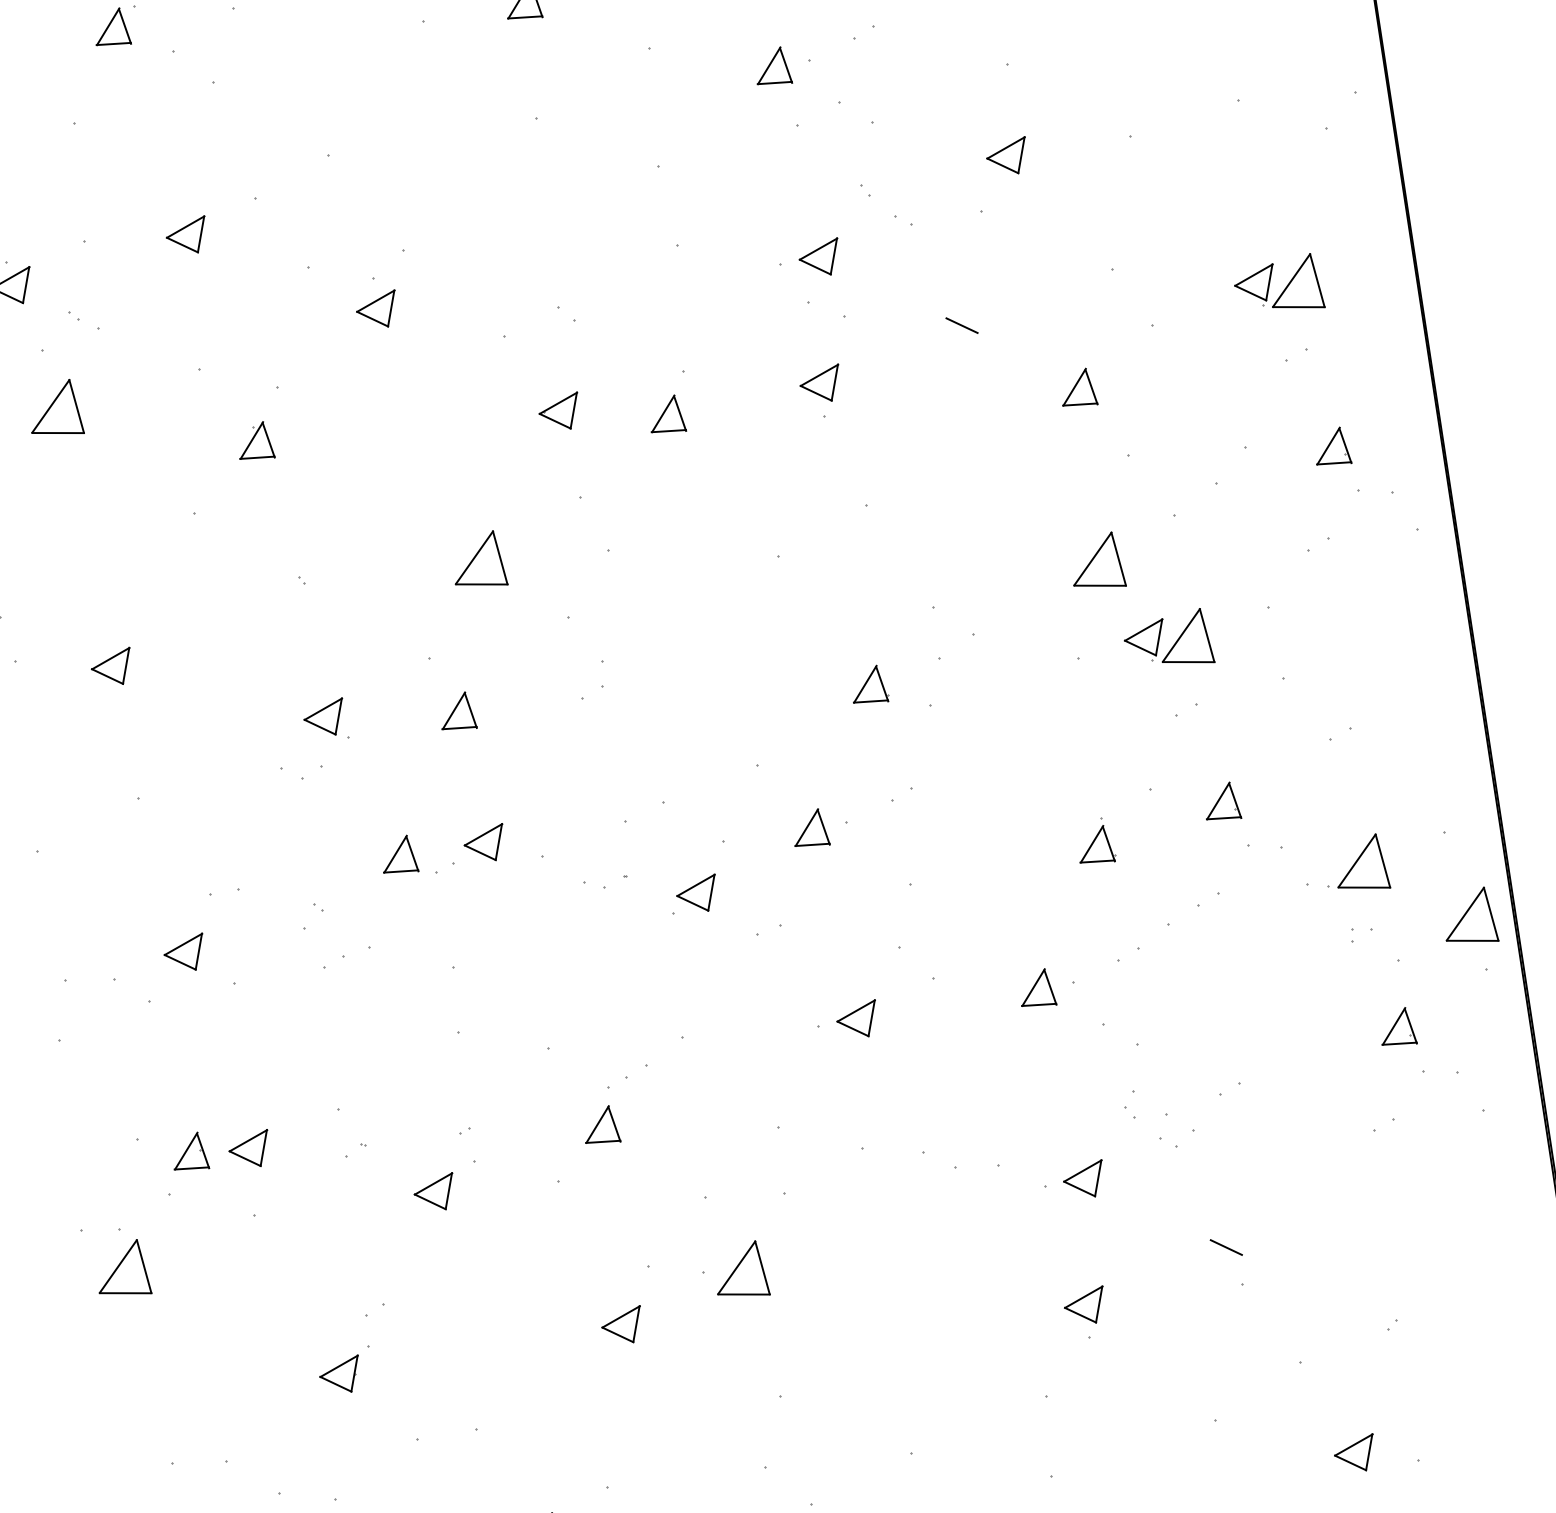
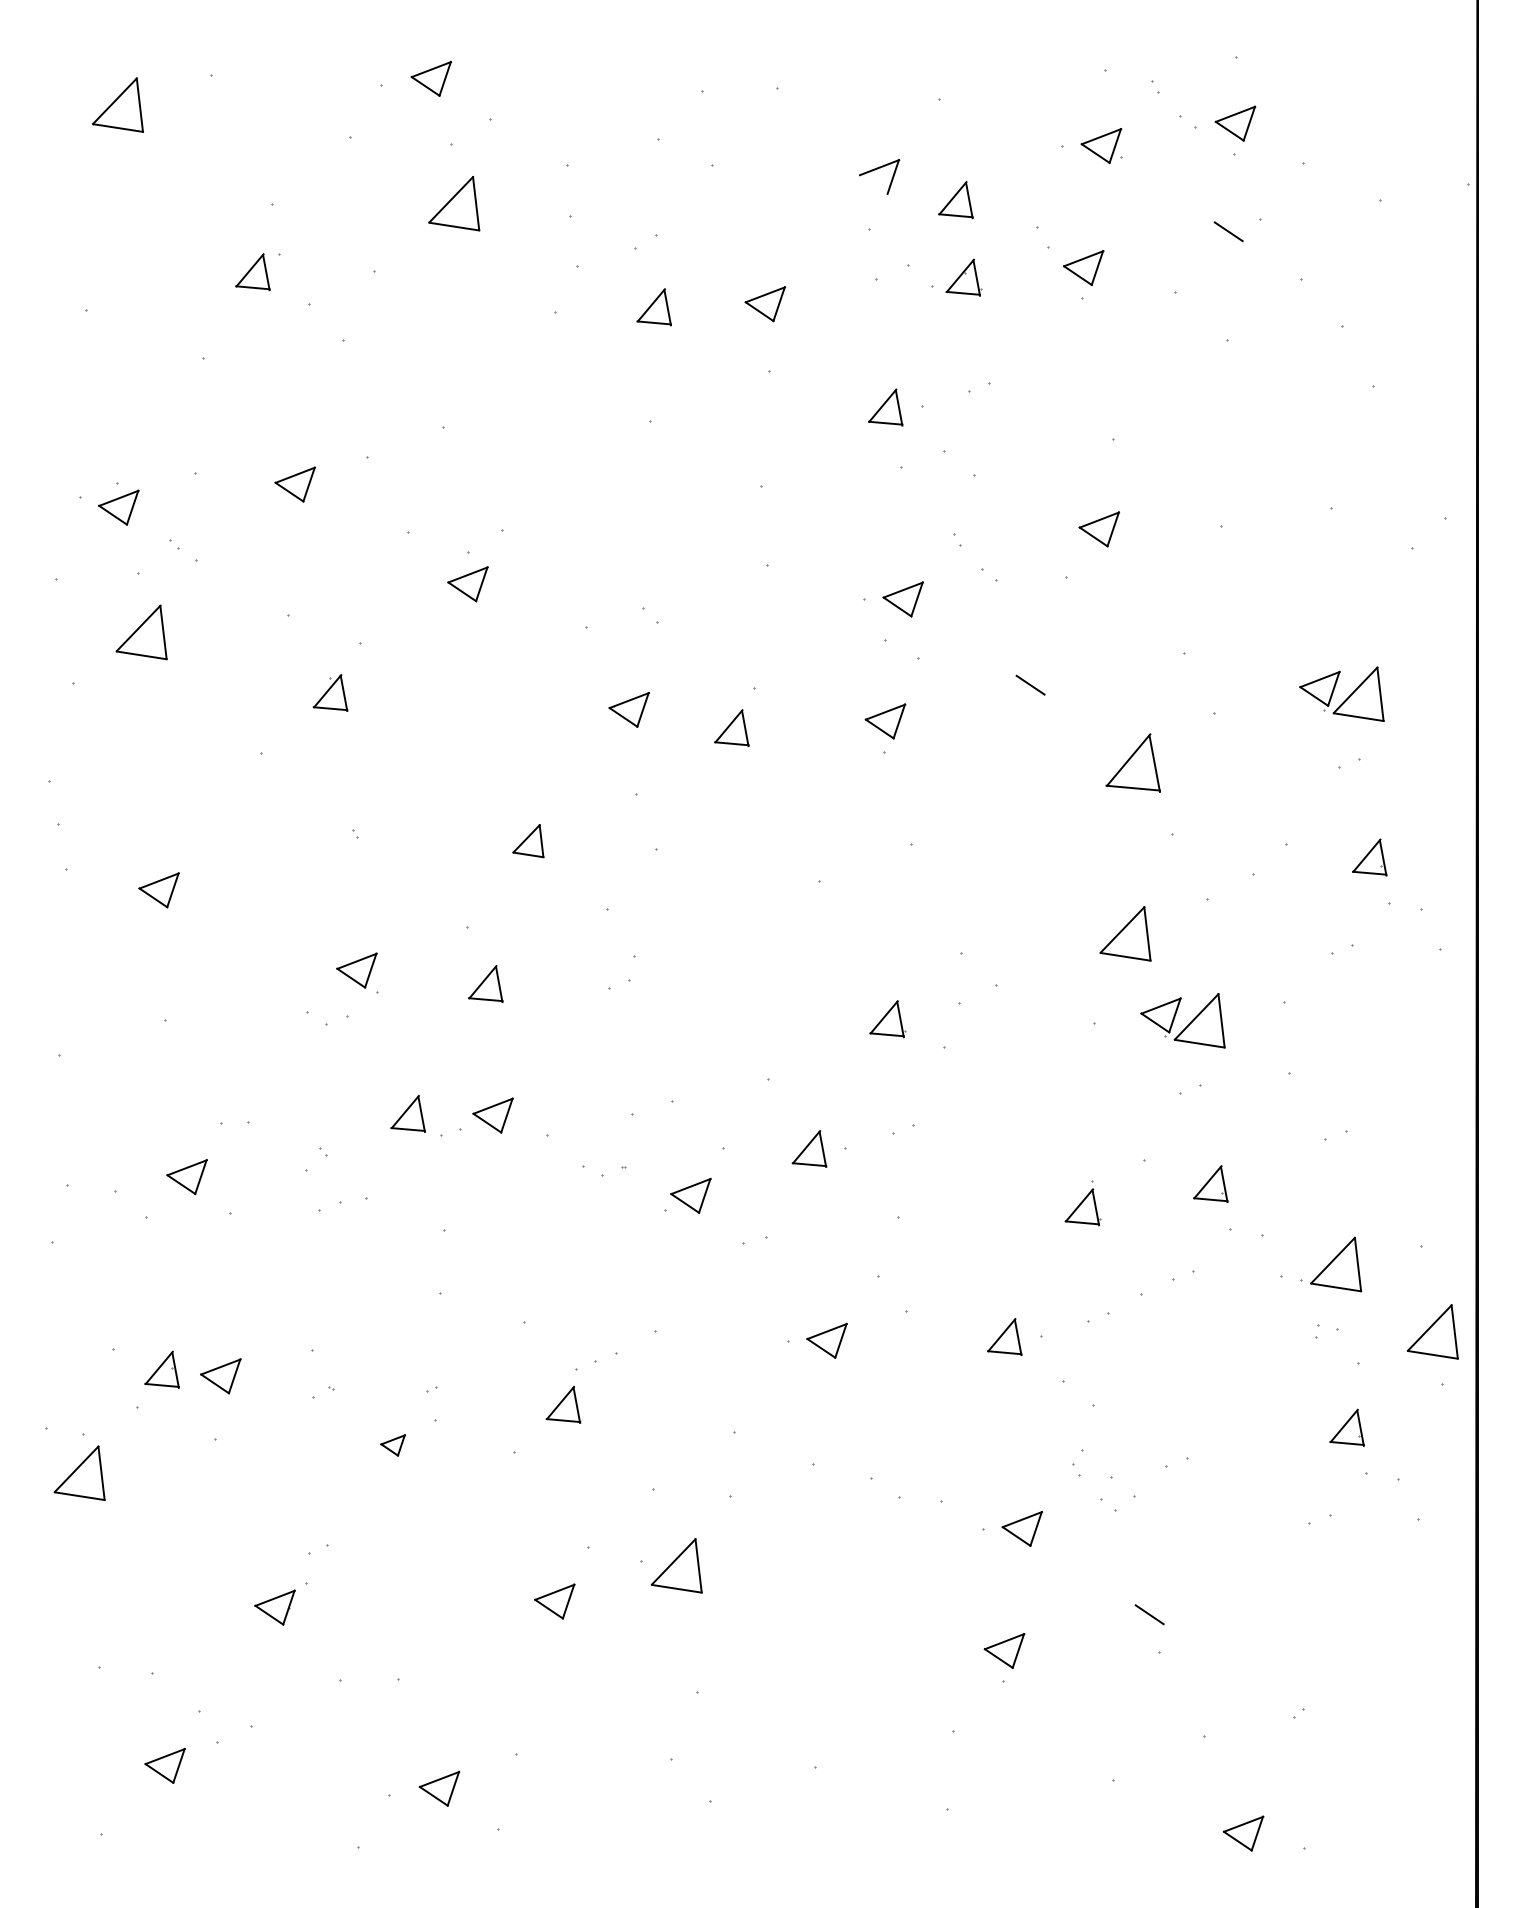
part: (1077, 389) -> (1132, 763), size x1.6
part: (478, 560) -> (528, 840), size x0.6
part: (434, 1193) -> (392, 1445), size x0.6

